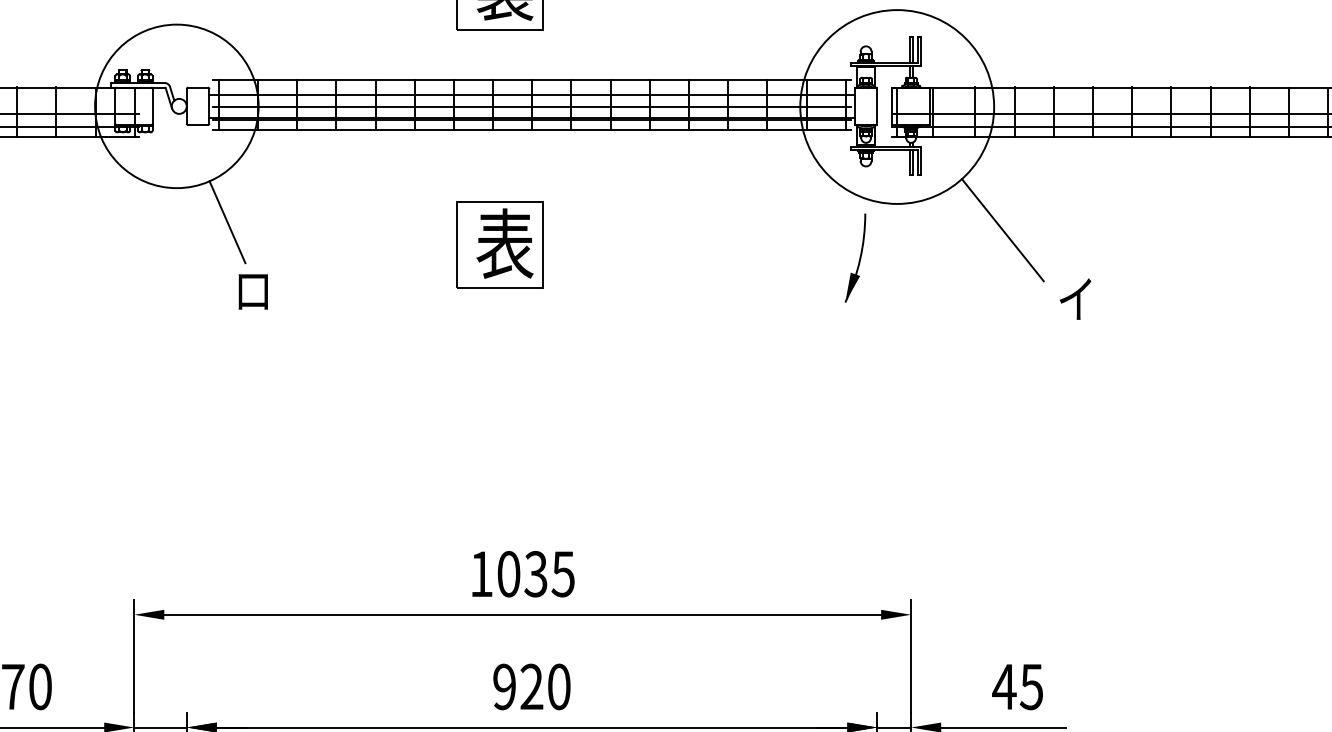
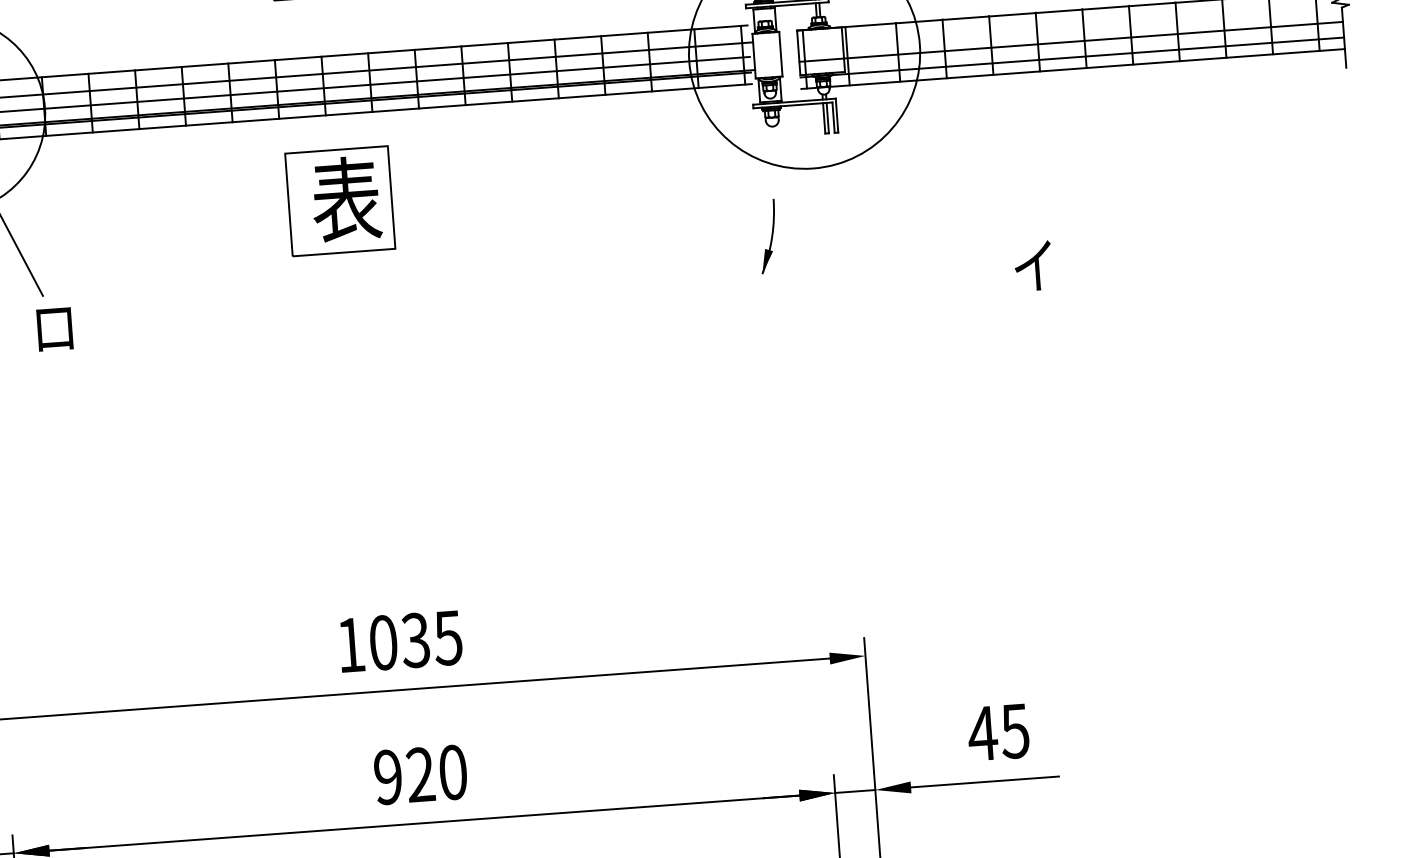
line: (1002, 230) -> (940, 190), removed
part: (499, 244) -> (339, 200), moved
part: (855, 257) -> (768, 235), size x0.7

